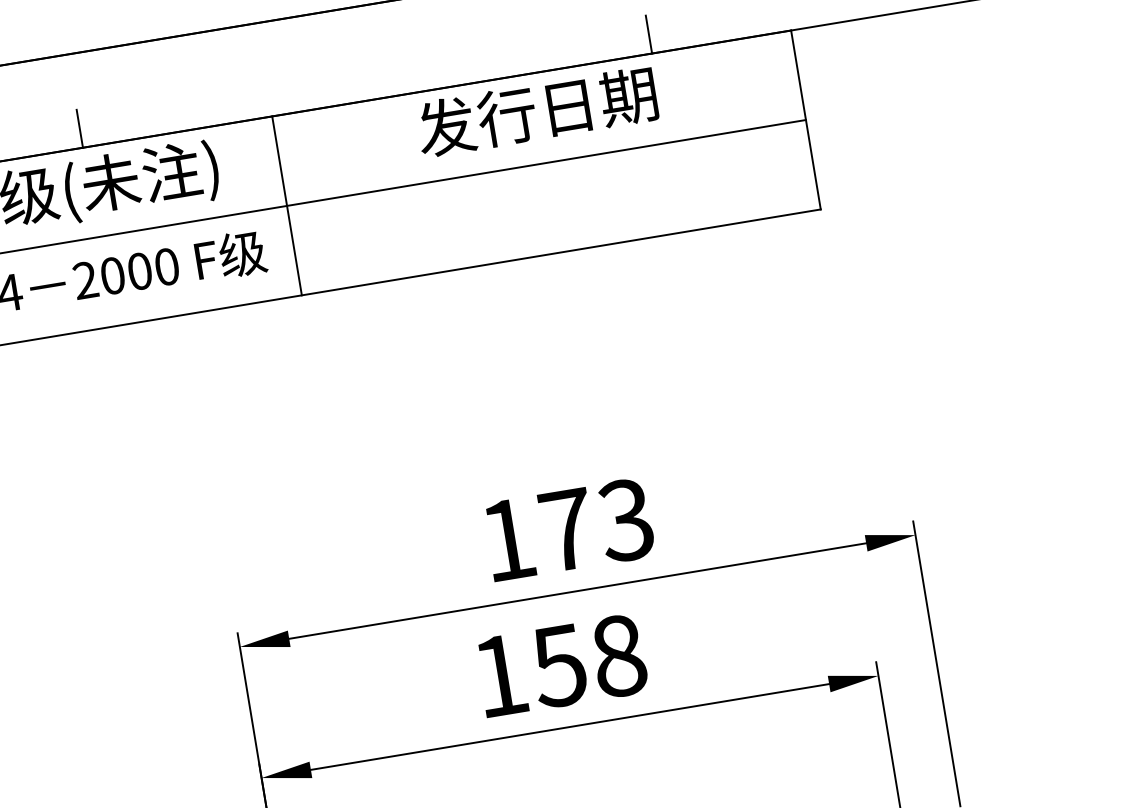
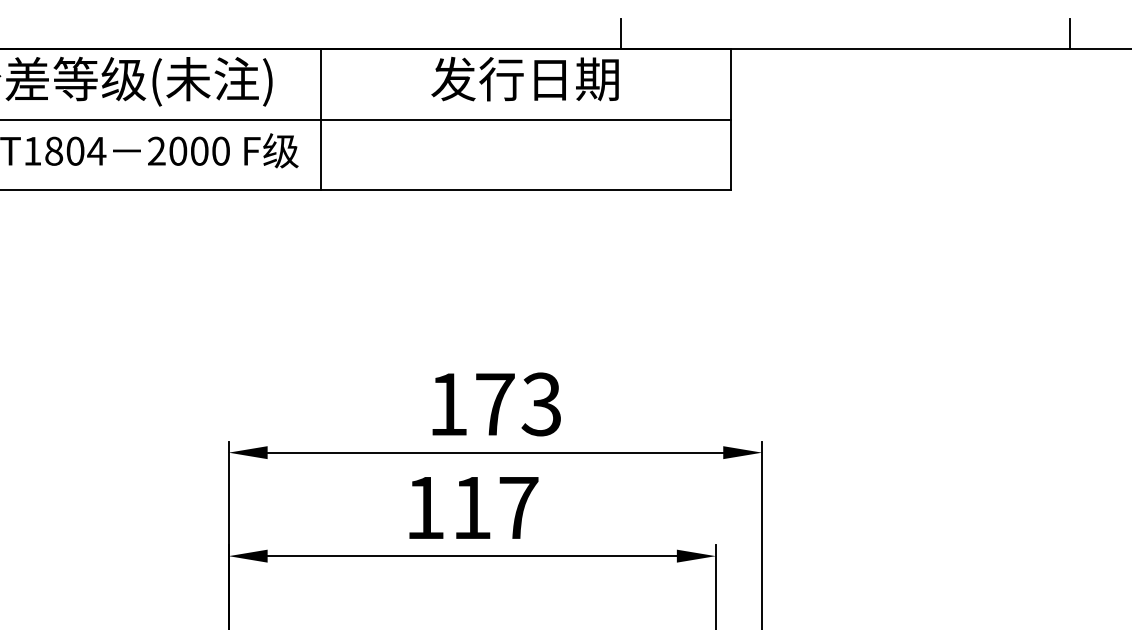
line: (79, 128) -> (171, 33), removed
text: (588, 660) -> (494, 507), 158 -> 117

